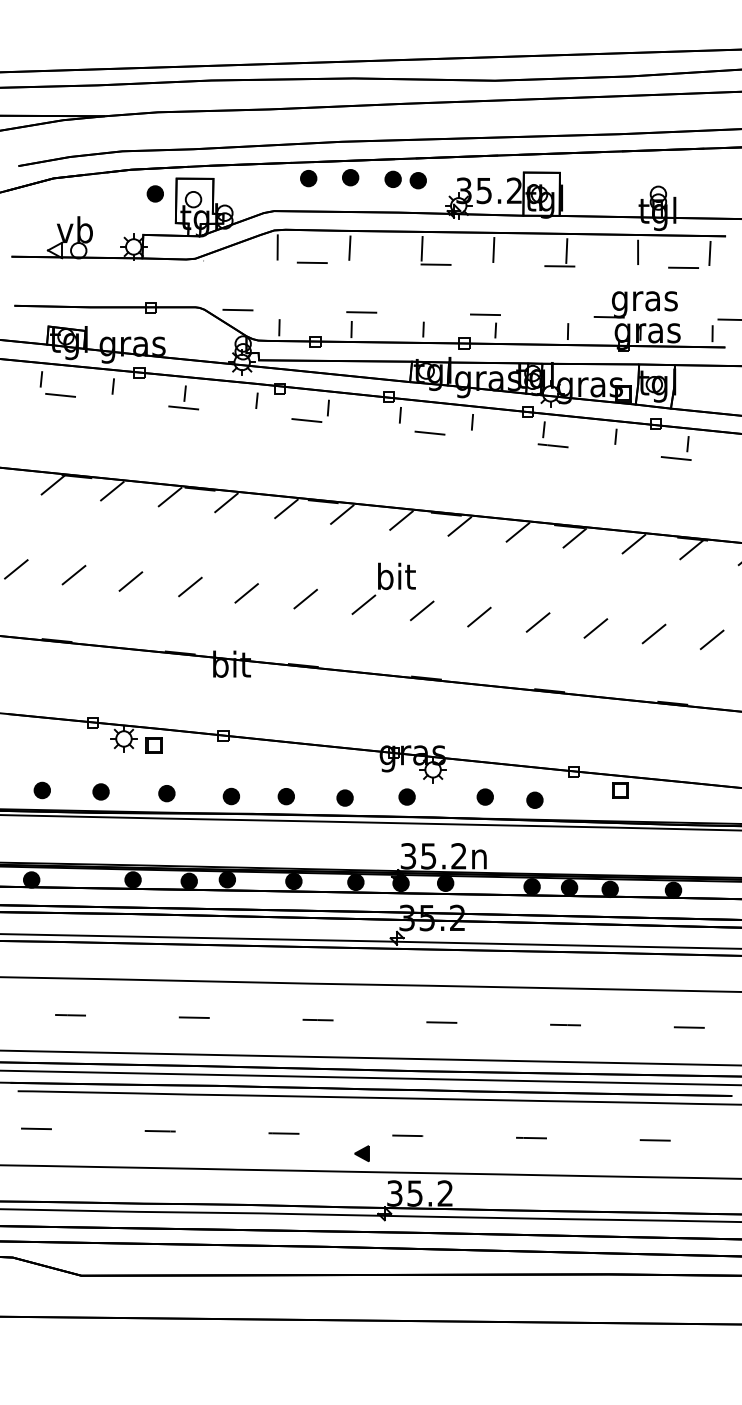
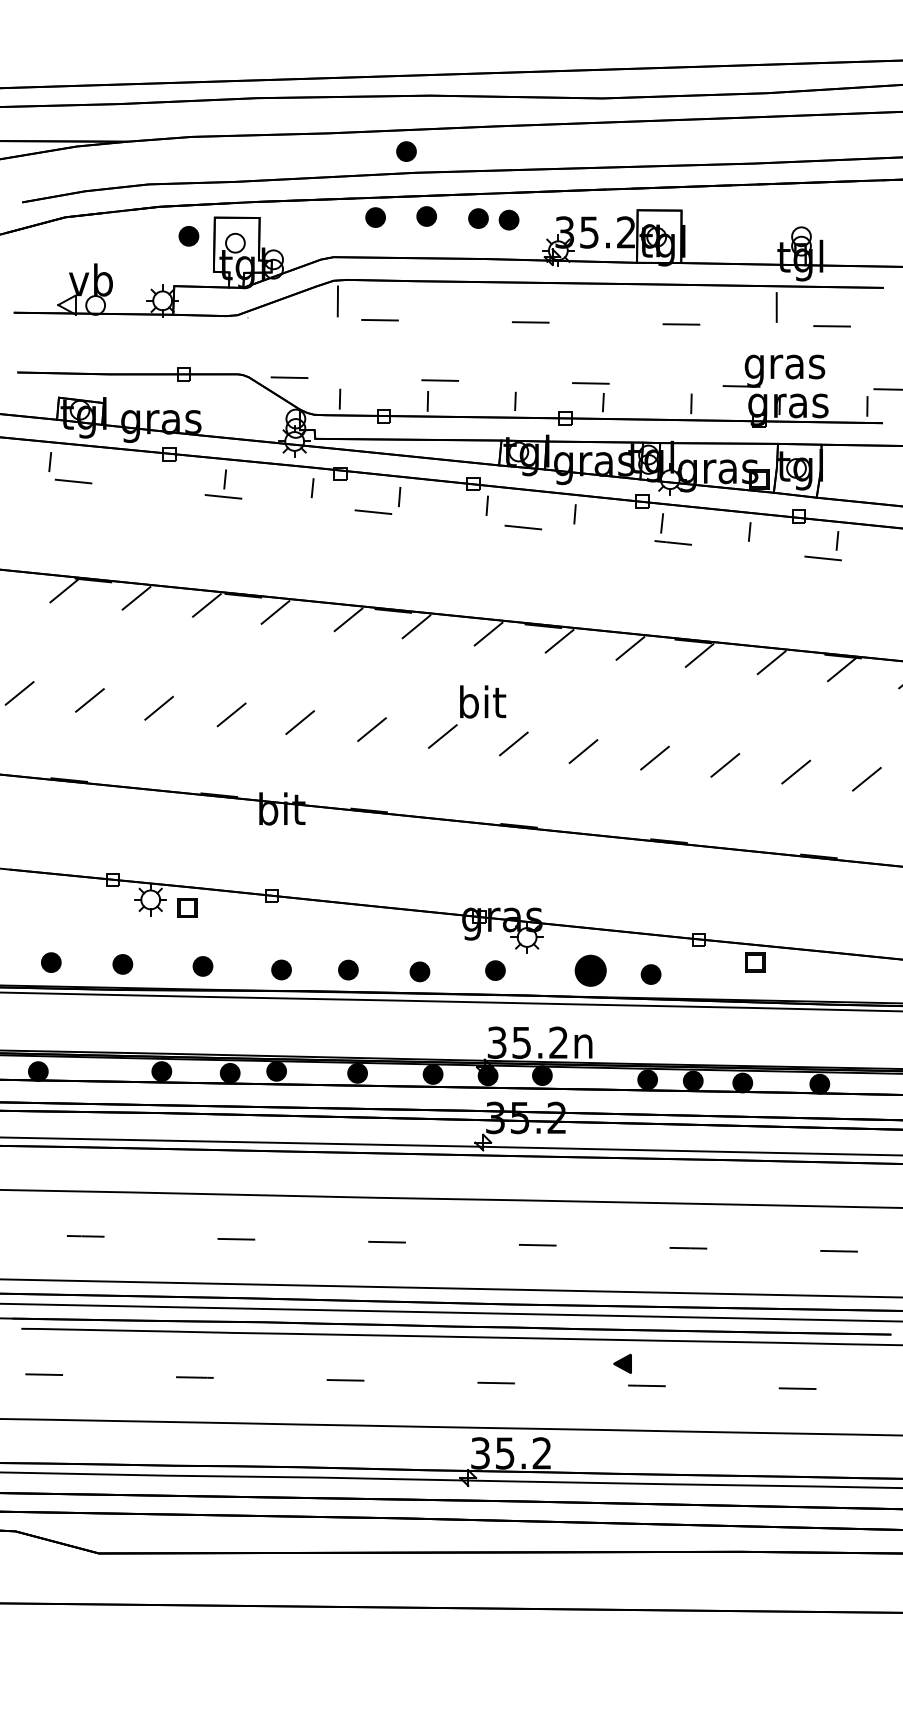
part: (334, 124) -> (406, 151), added
line: (349, 247) -> (425, 301), removed
line: (421, 248) -> (513, 302), removed
line: (493, 249) -> (600, 304), removed
line: (566, 250) -> (689, 305), removed
line: (710, 253) -> (864, 308), removed
line: (113, 386) -> (137, 470), removed
part: (485, 796) -> (590, 970), size x1.6
part: (361, 1153) -> (622, 1363), moved

